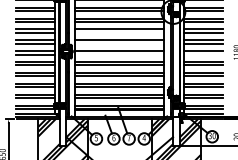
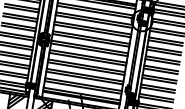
line: (118, 32) -> (91, 30), added
line: (118, 43) -> (90, 40), added
line: (118, 54) -> (88, 49), added
line: (203, 54) -> (162, 61), added

